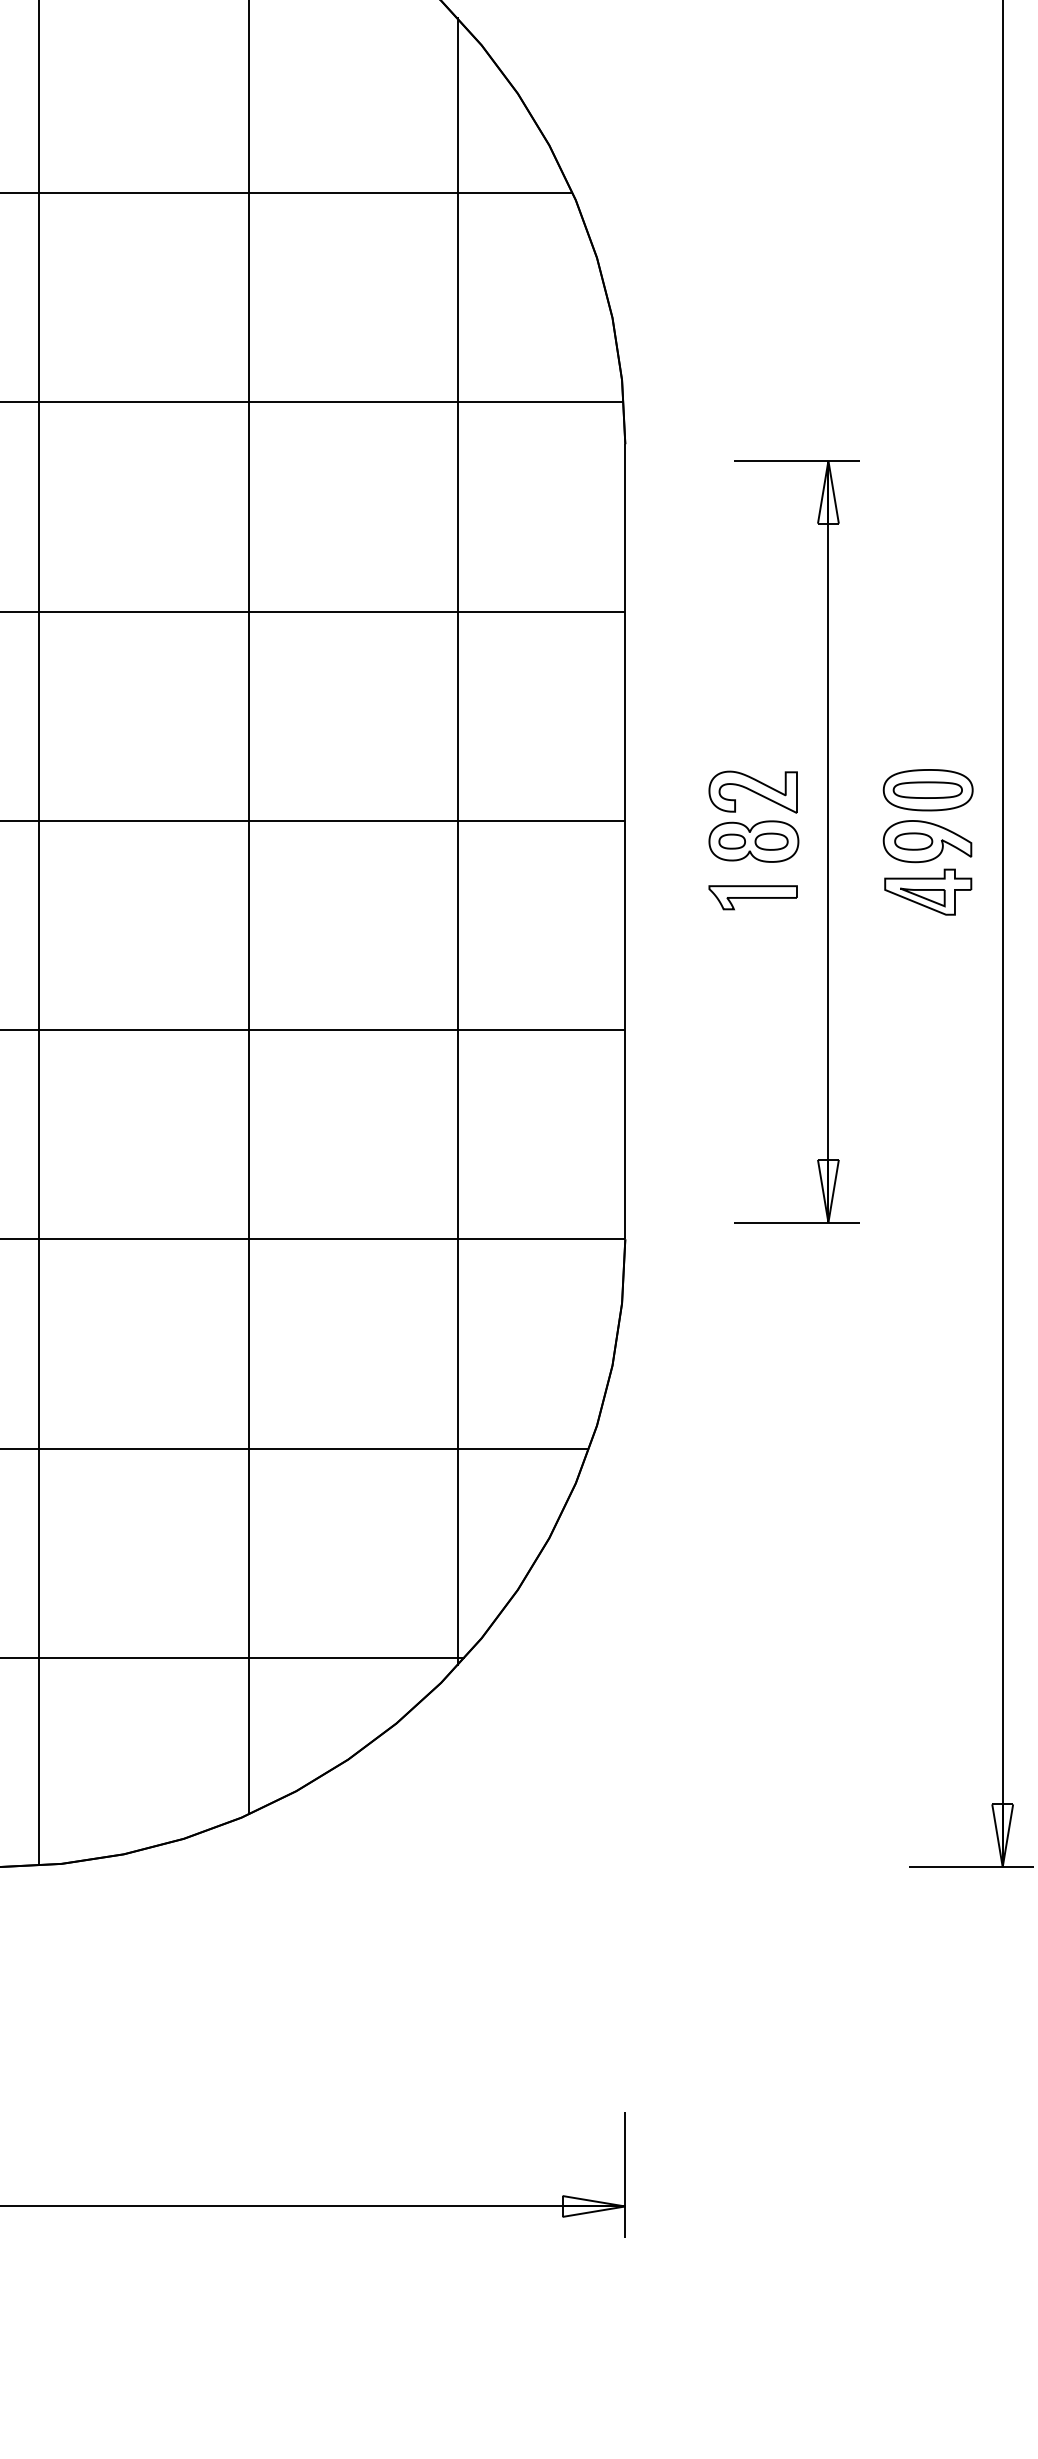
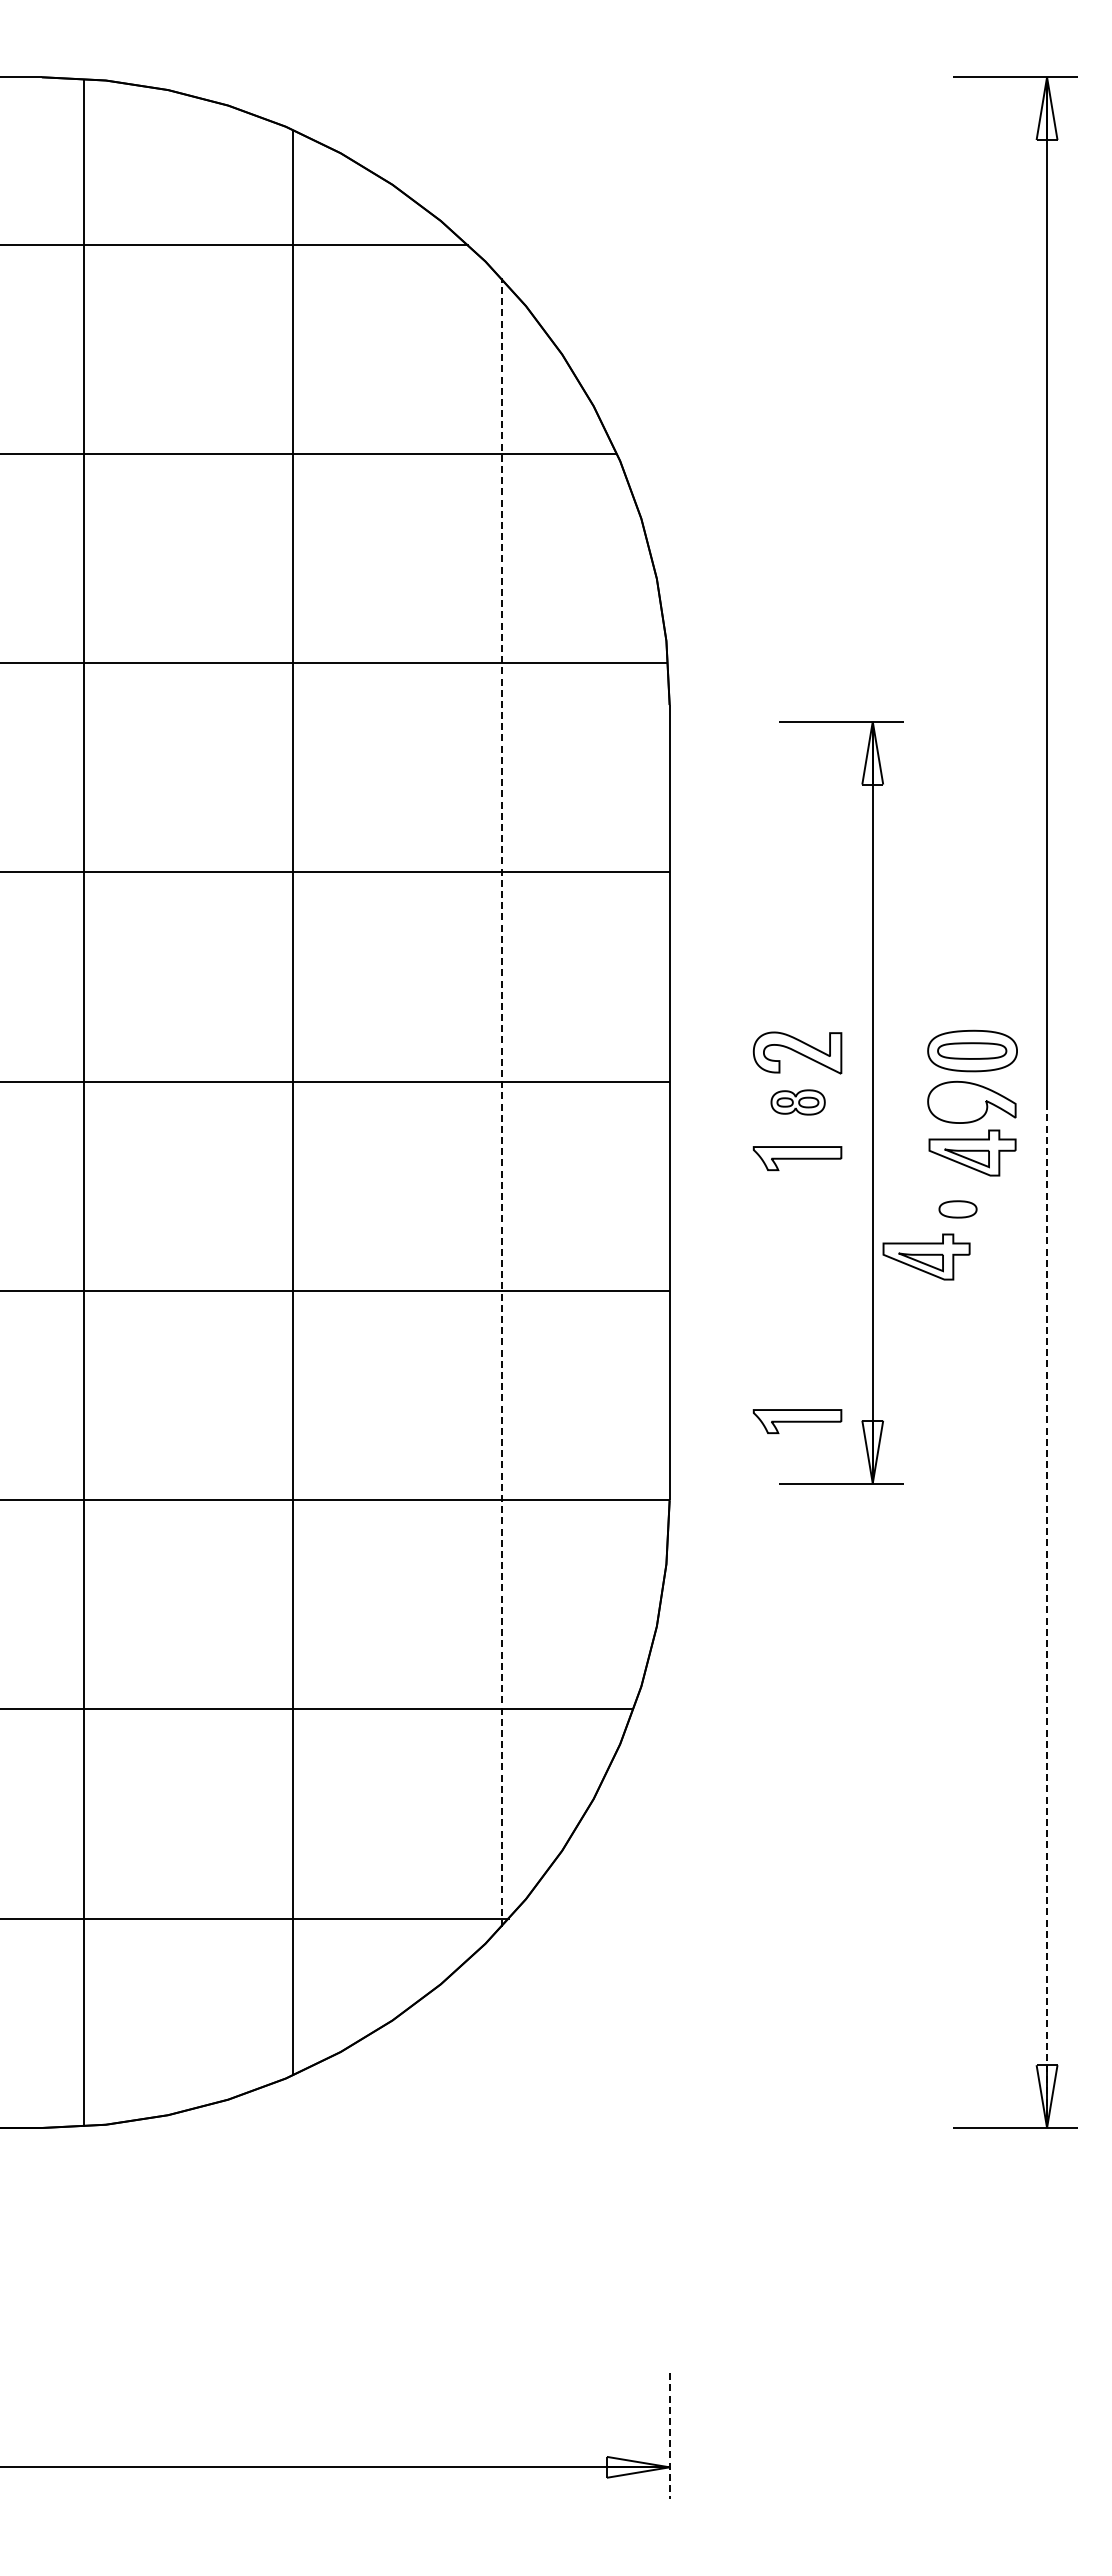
line: (458, 841) -> (502, 1102), solid -> dashed
part: (753, 841) -> (797, 1102), size x0.6
part: (913, 841) -> (957, 1209), moved
part: (882, 995) -> (926, 1256), added
part: (753, 1160) -> (797, 1421), added
line: (1003, 1354) -> (1047, 1615), solid -> dashed
line: (625, 2174) -> (669, 2435), solid -> dashed

